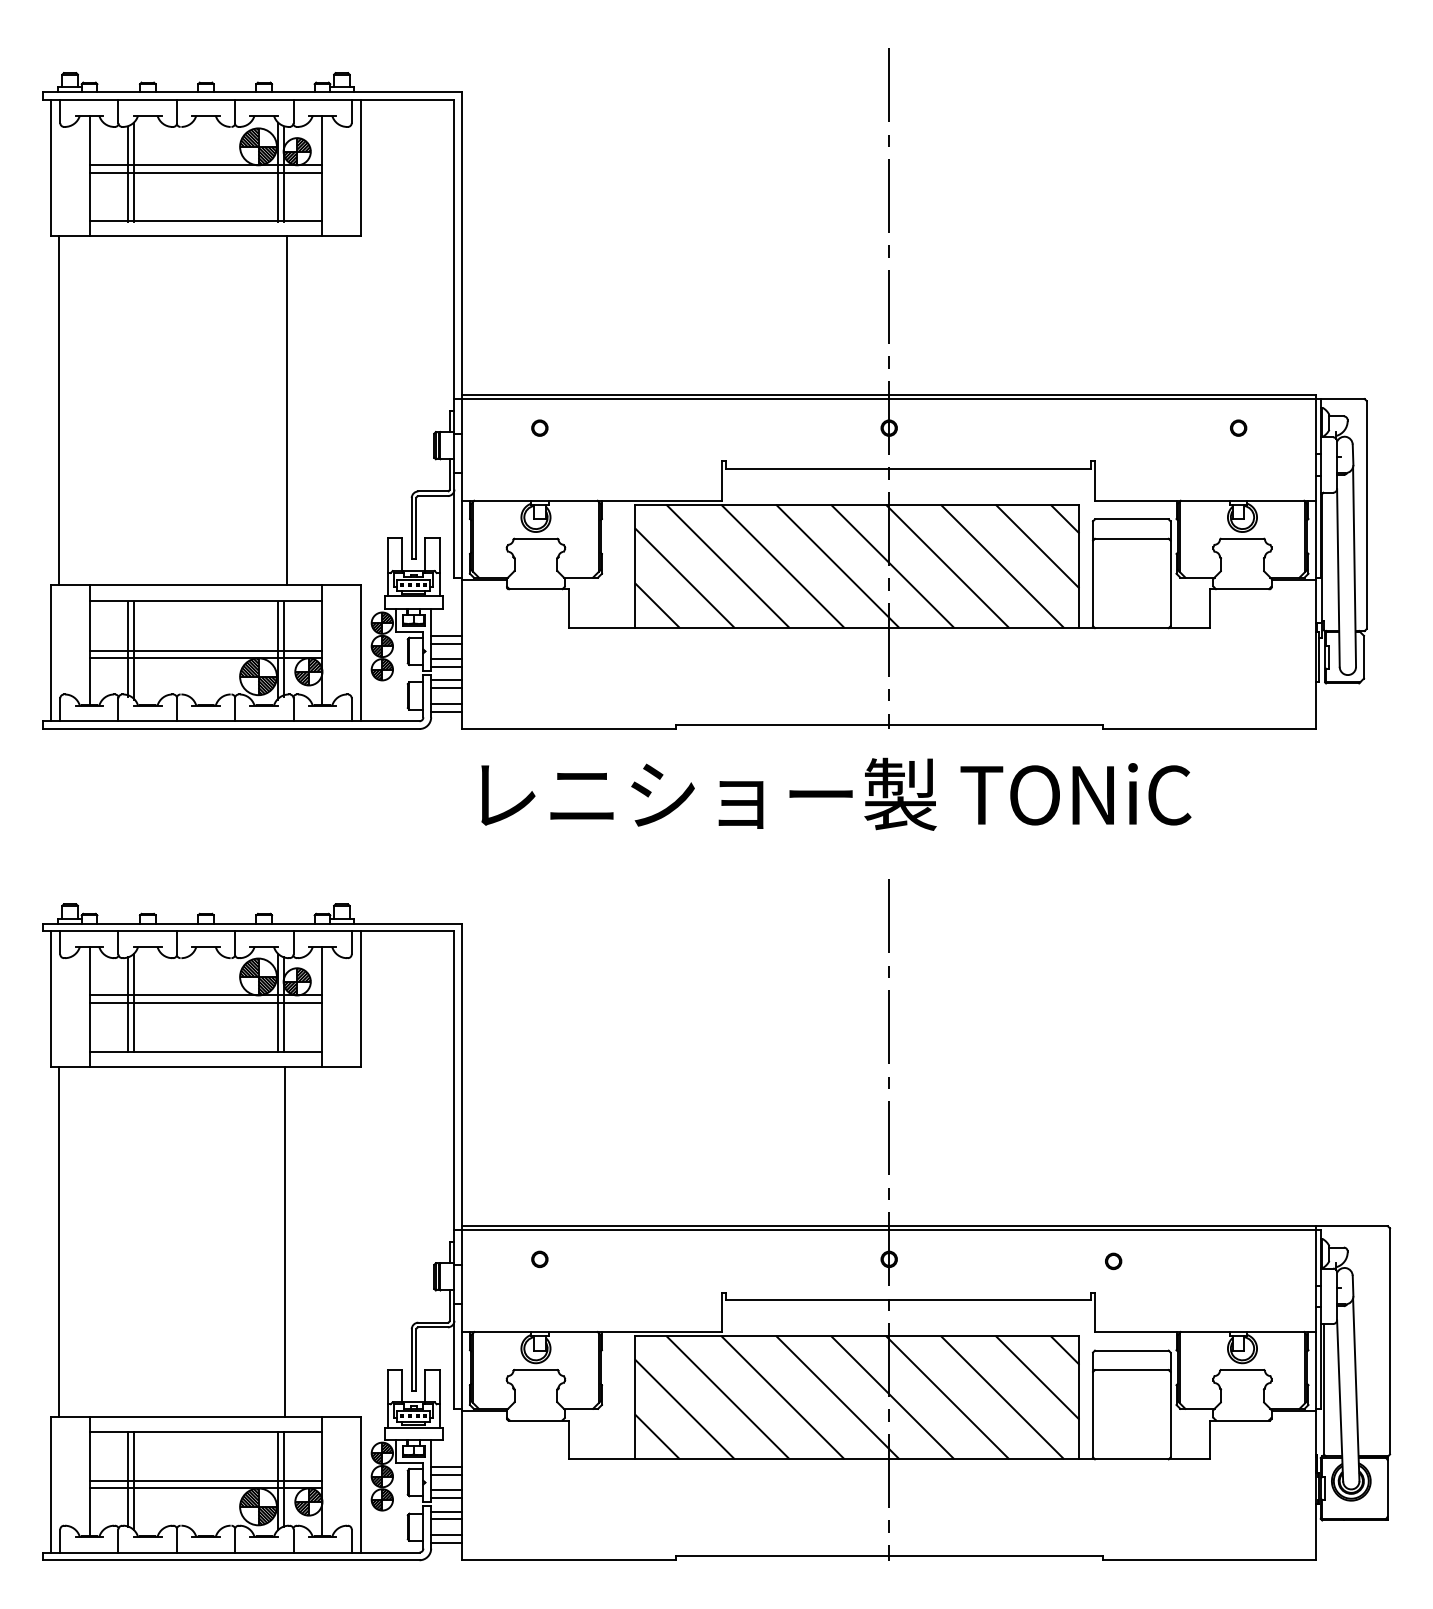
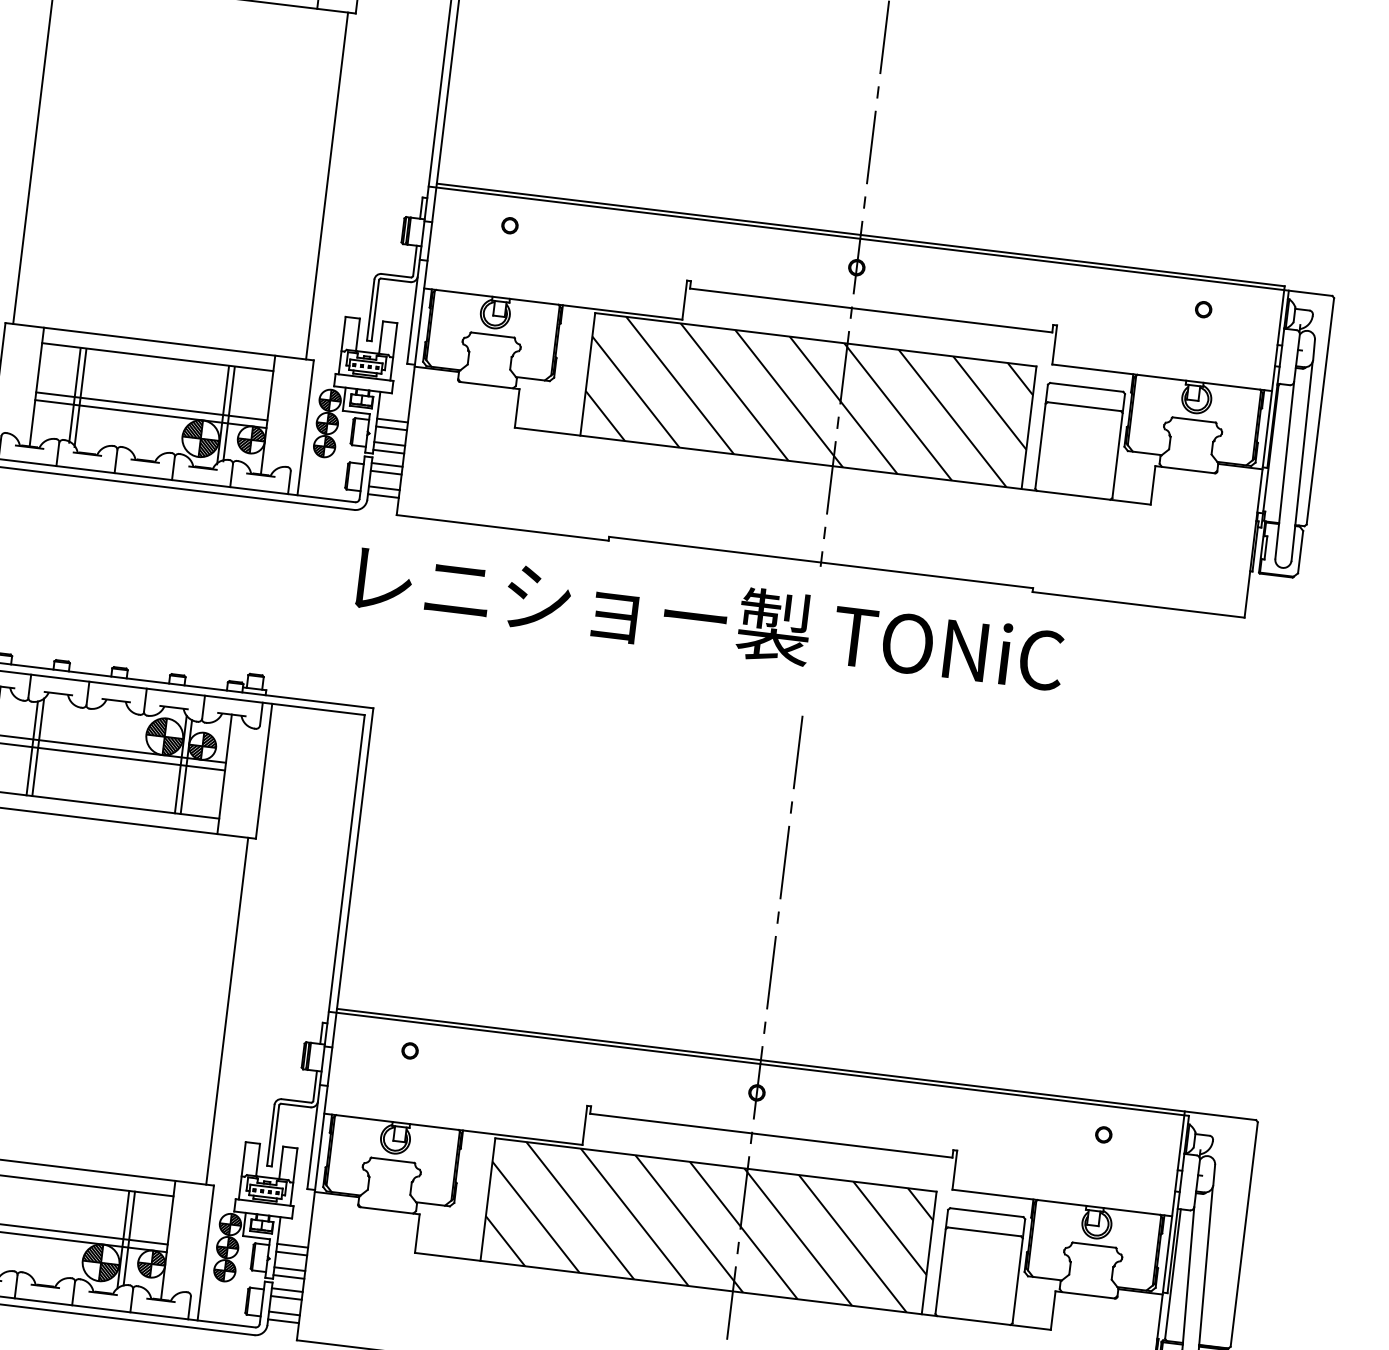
line: (286, 410) -> (327, 185), moved
text: (836, 793) -> (710, 618), moved
line: (284, 1241) -> (227, 1010), moved
part: (1113, 1261) -> (1103, 1134), moved

